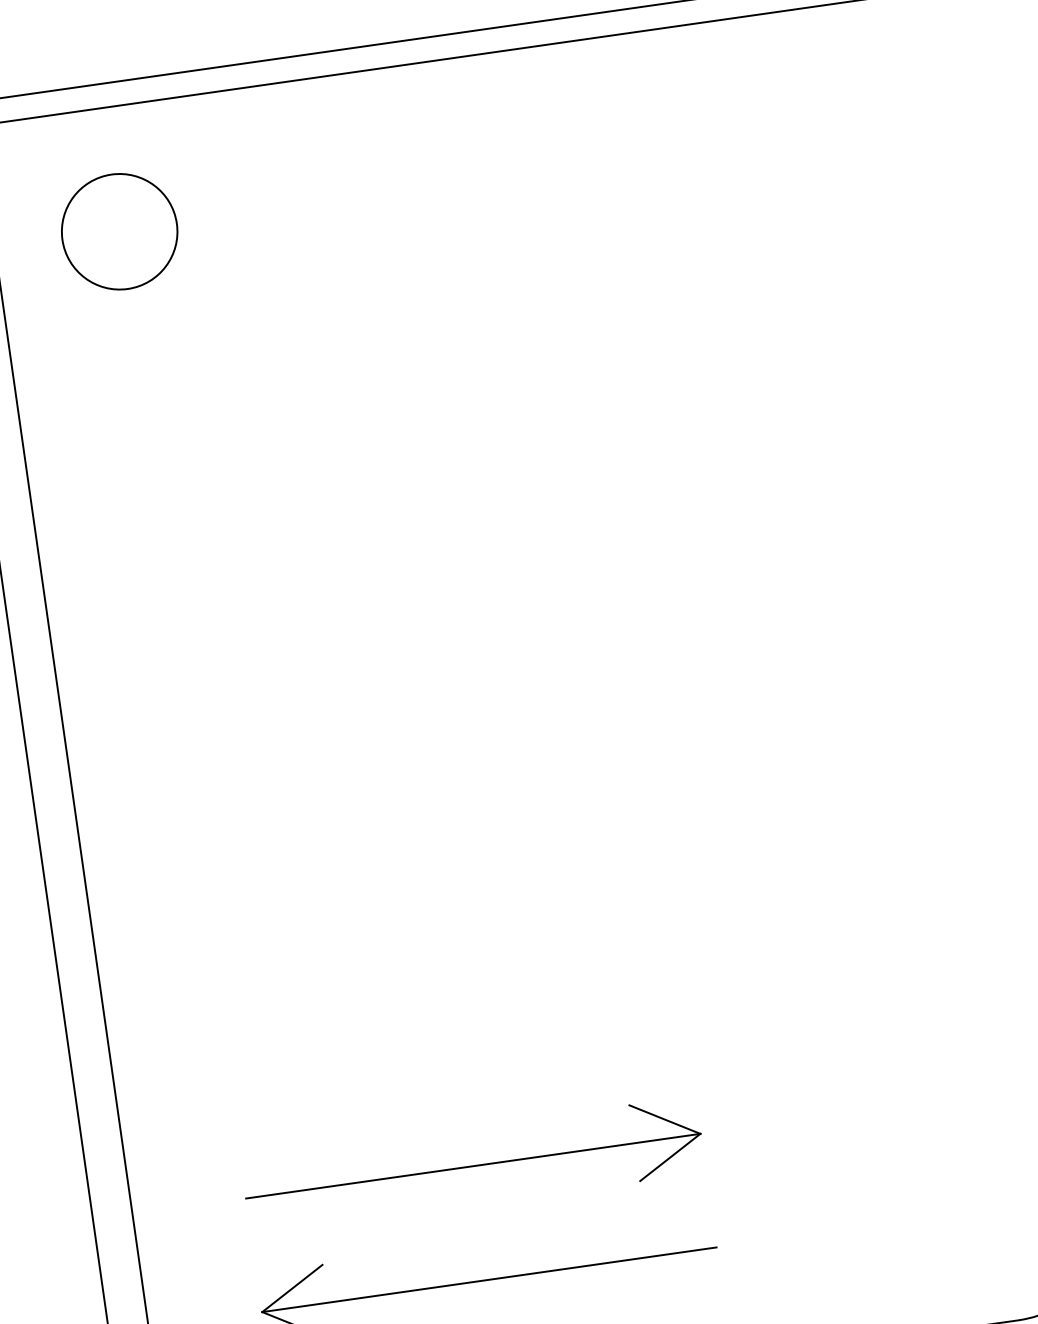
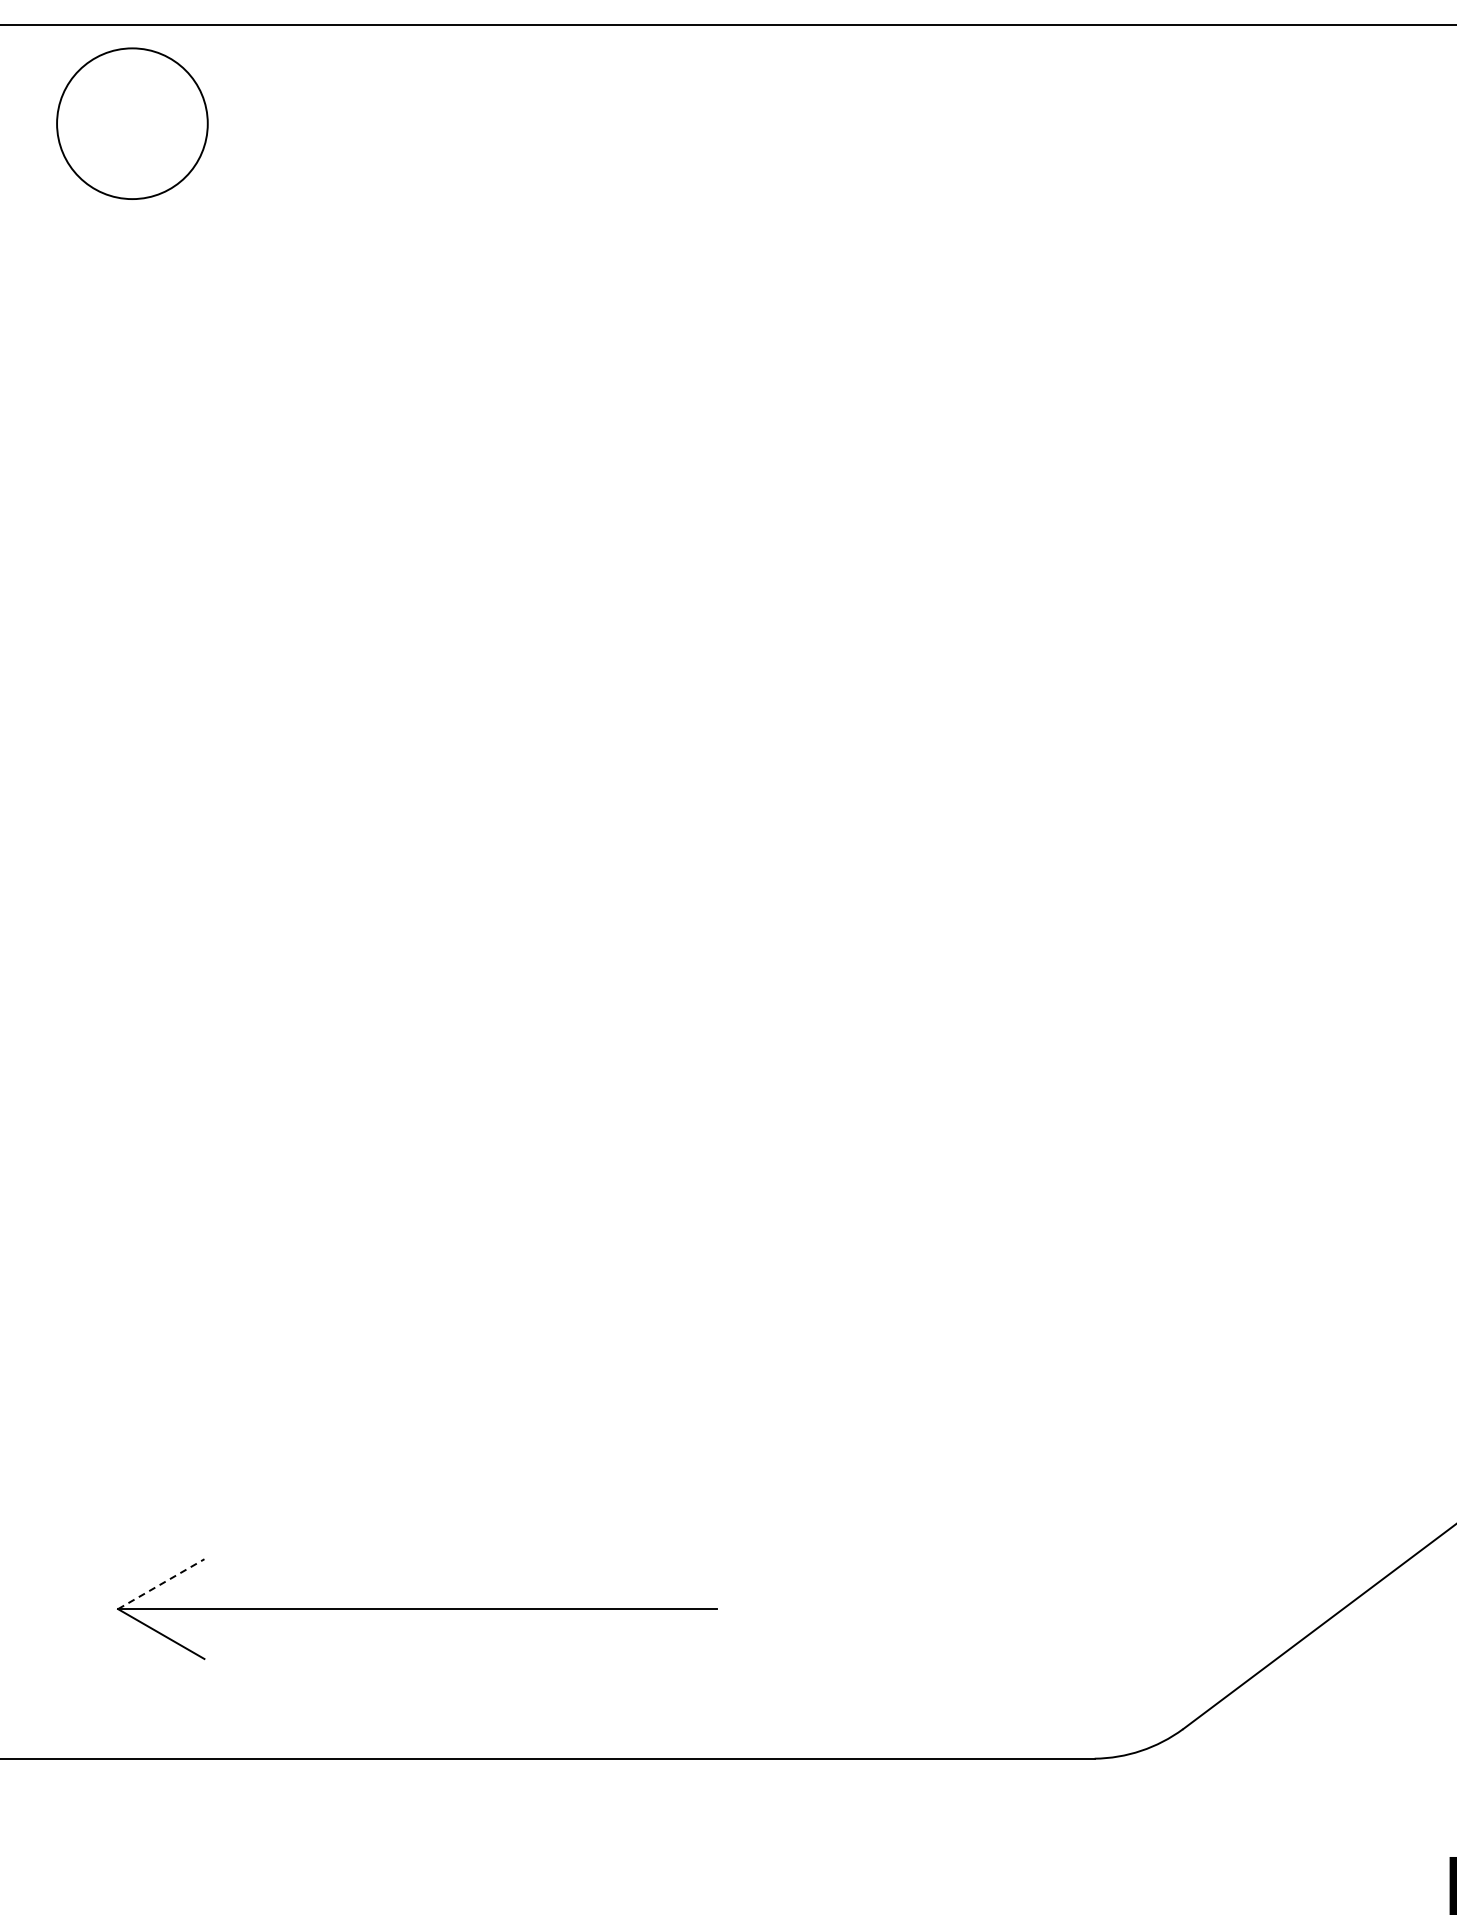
circle: (119, 231) -> (132, 123), moved
part: (473, 1166) -> (417, 1459), removed
line: (292, 1288) -> (161, 1584), solid -> dashed

